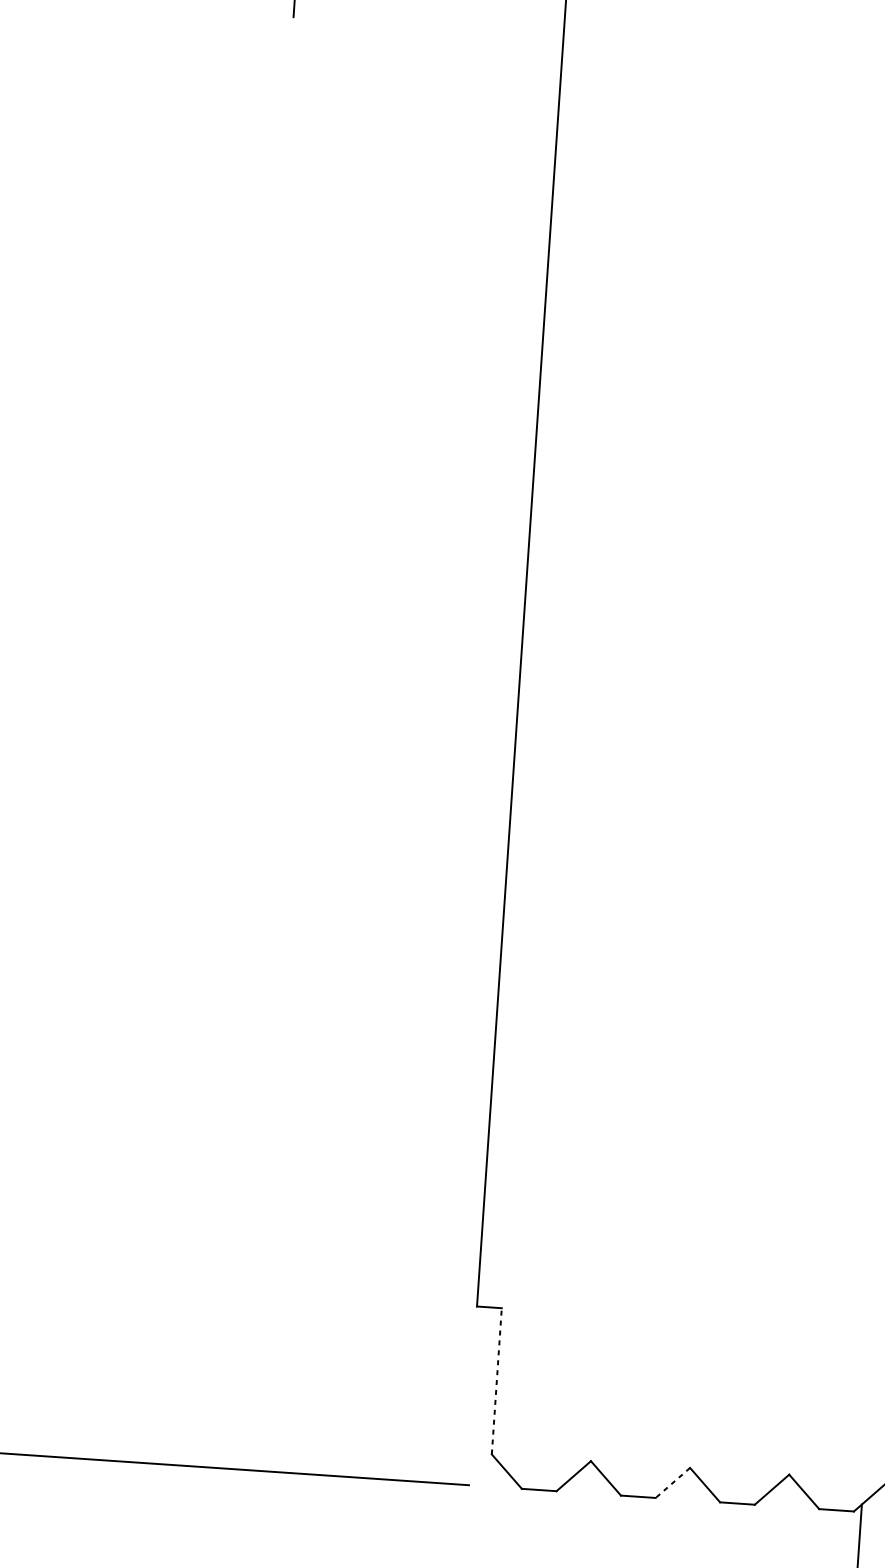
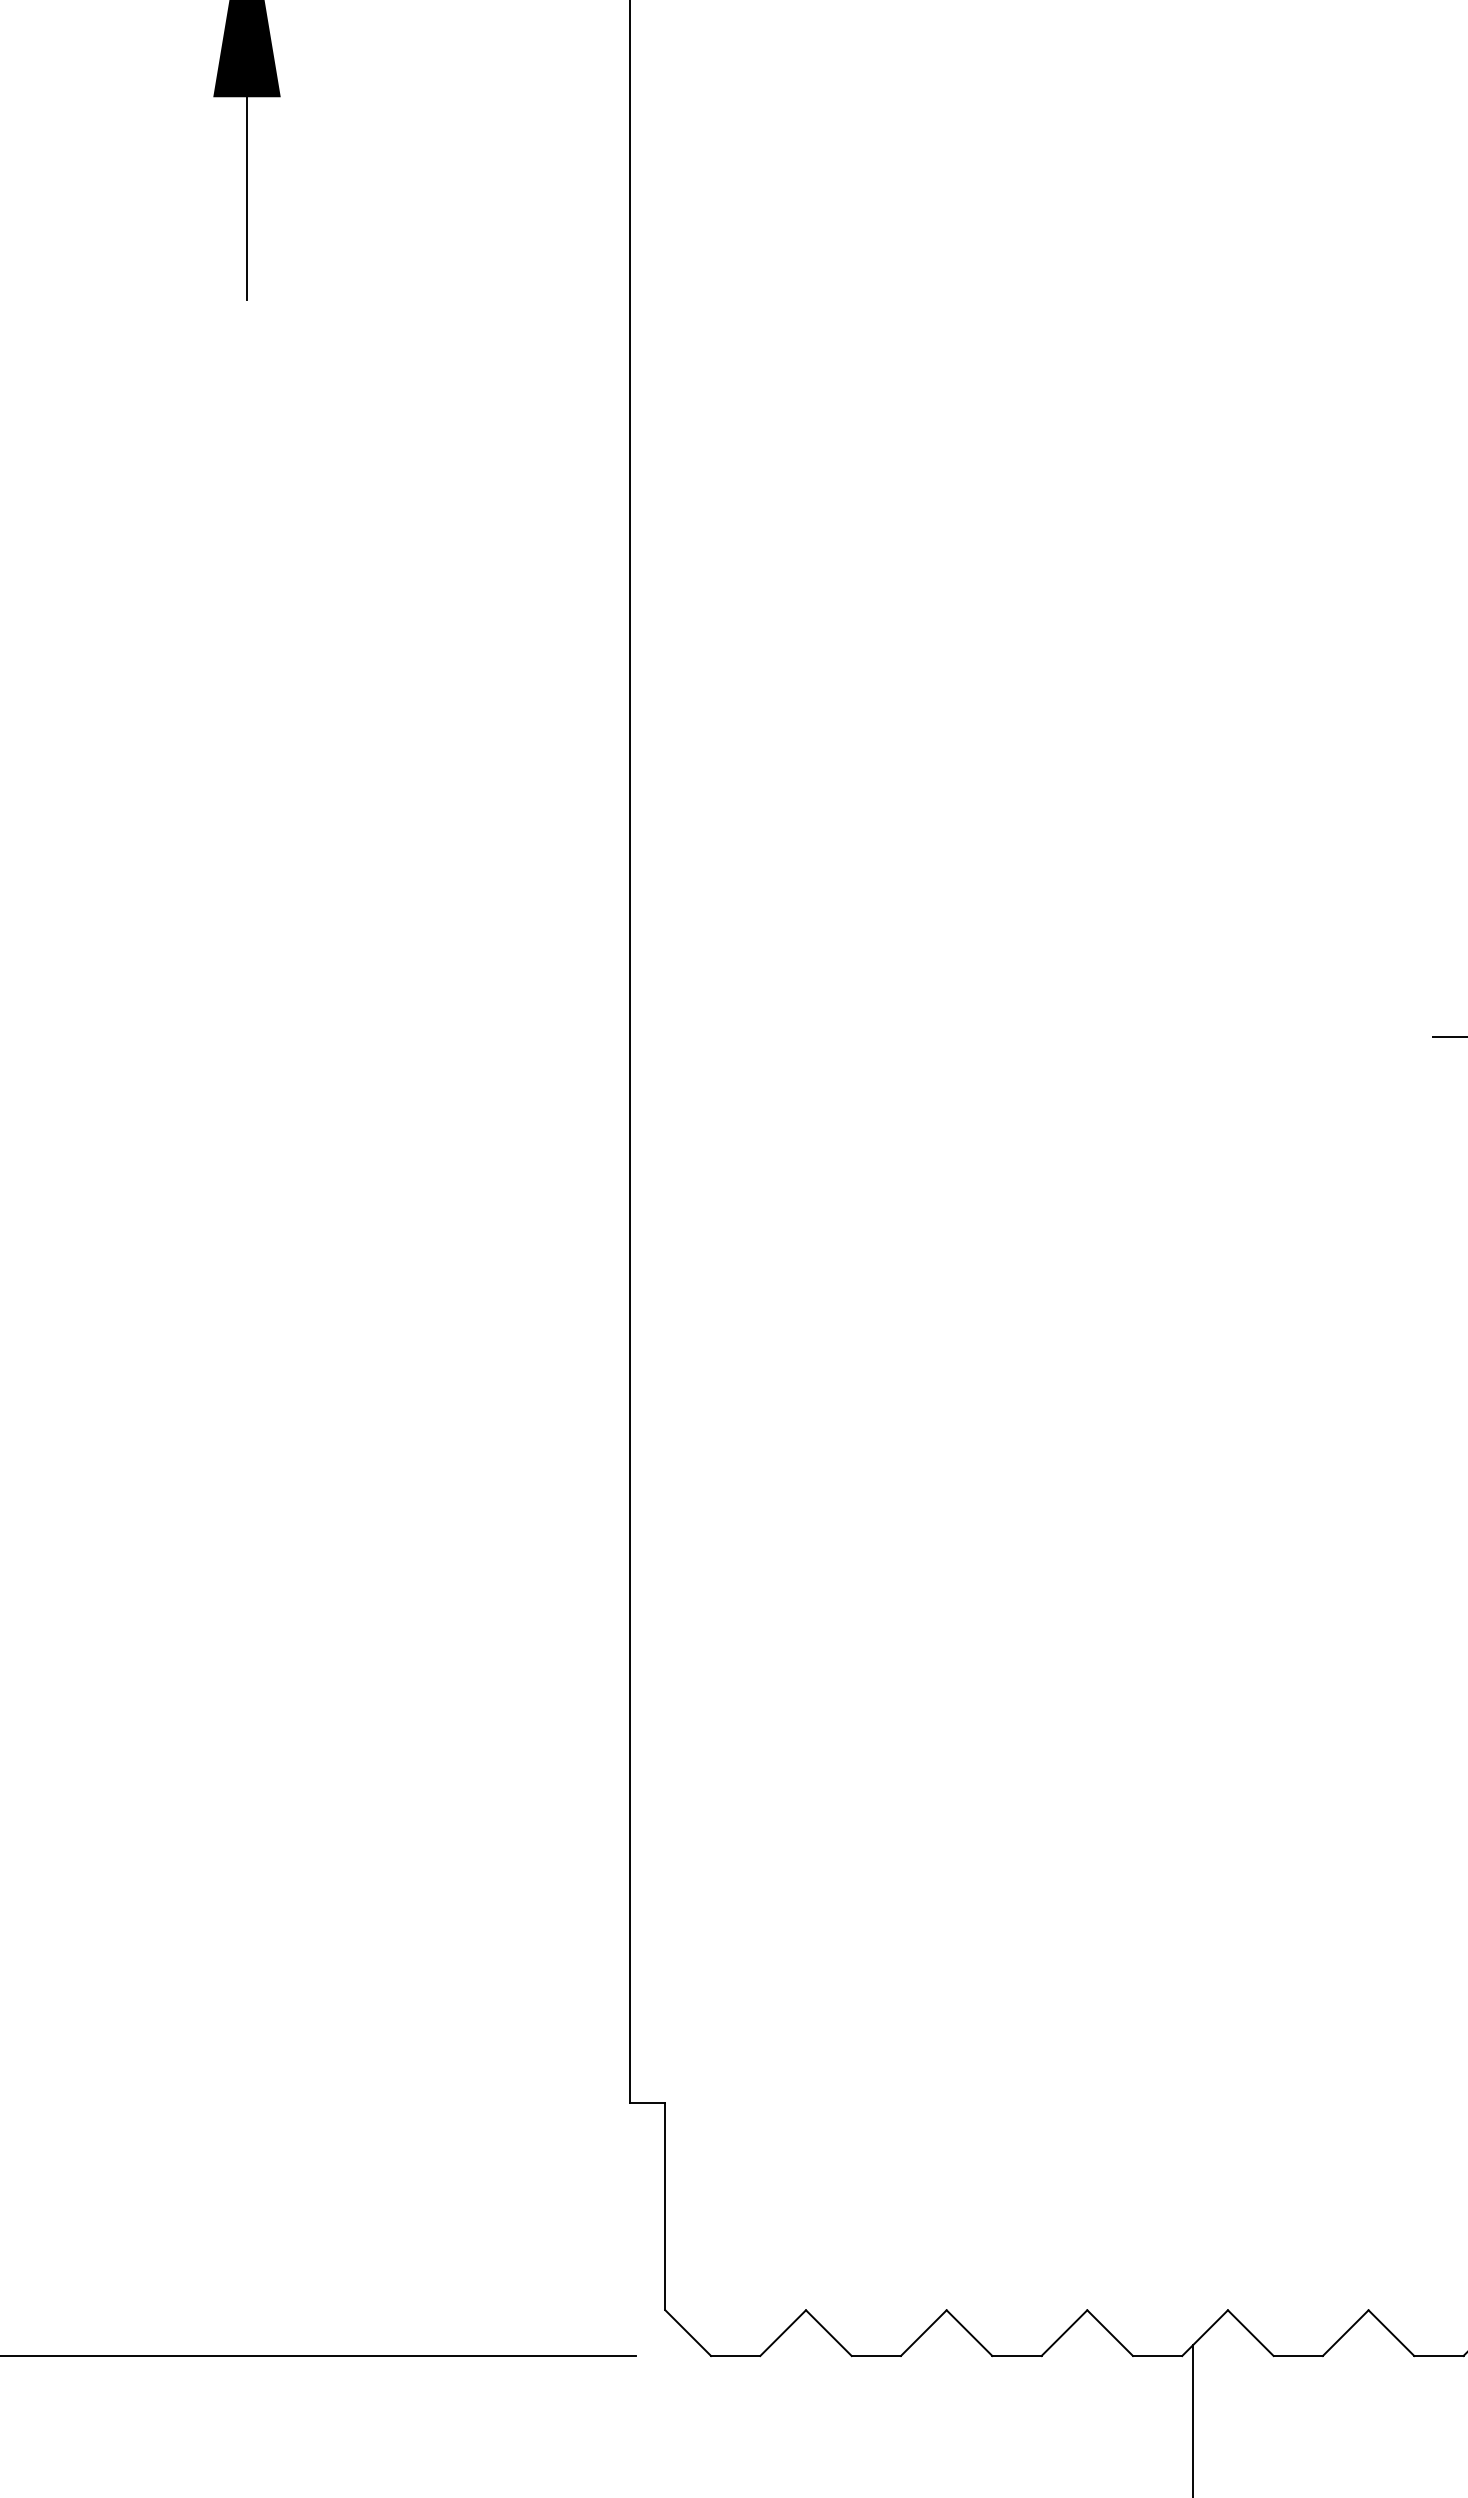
line: (496, 1381) -> (665, 2206), dashed -> solid
line: (672, 1483) -> (923, 2333), dashed -> solid

